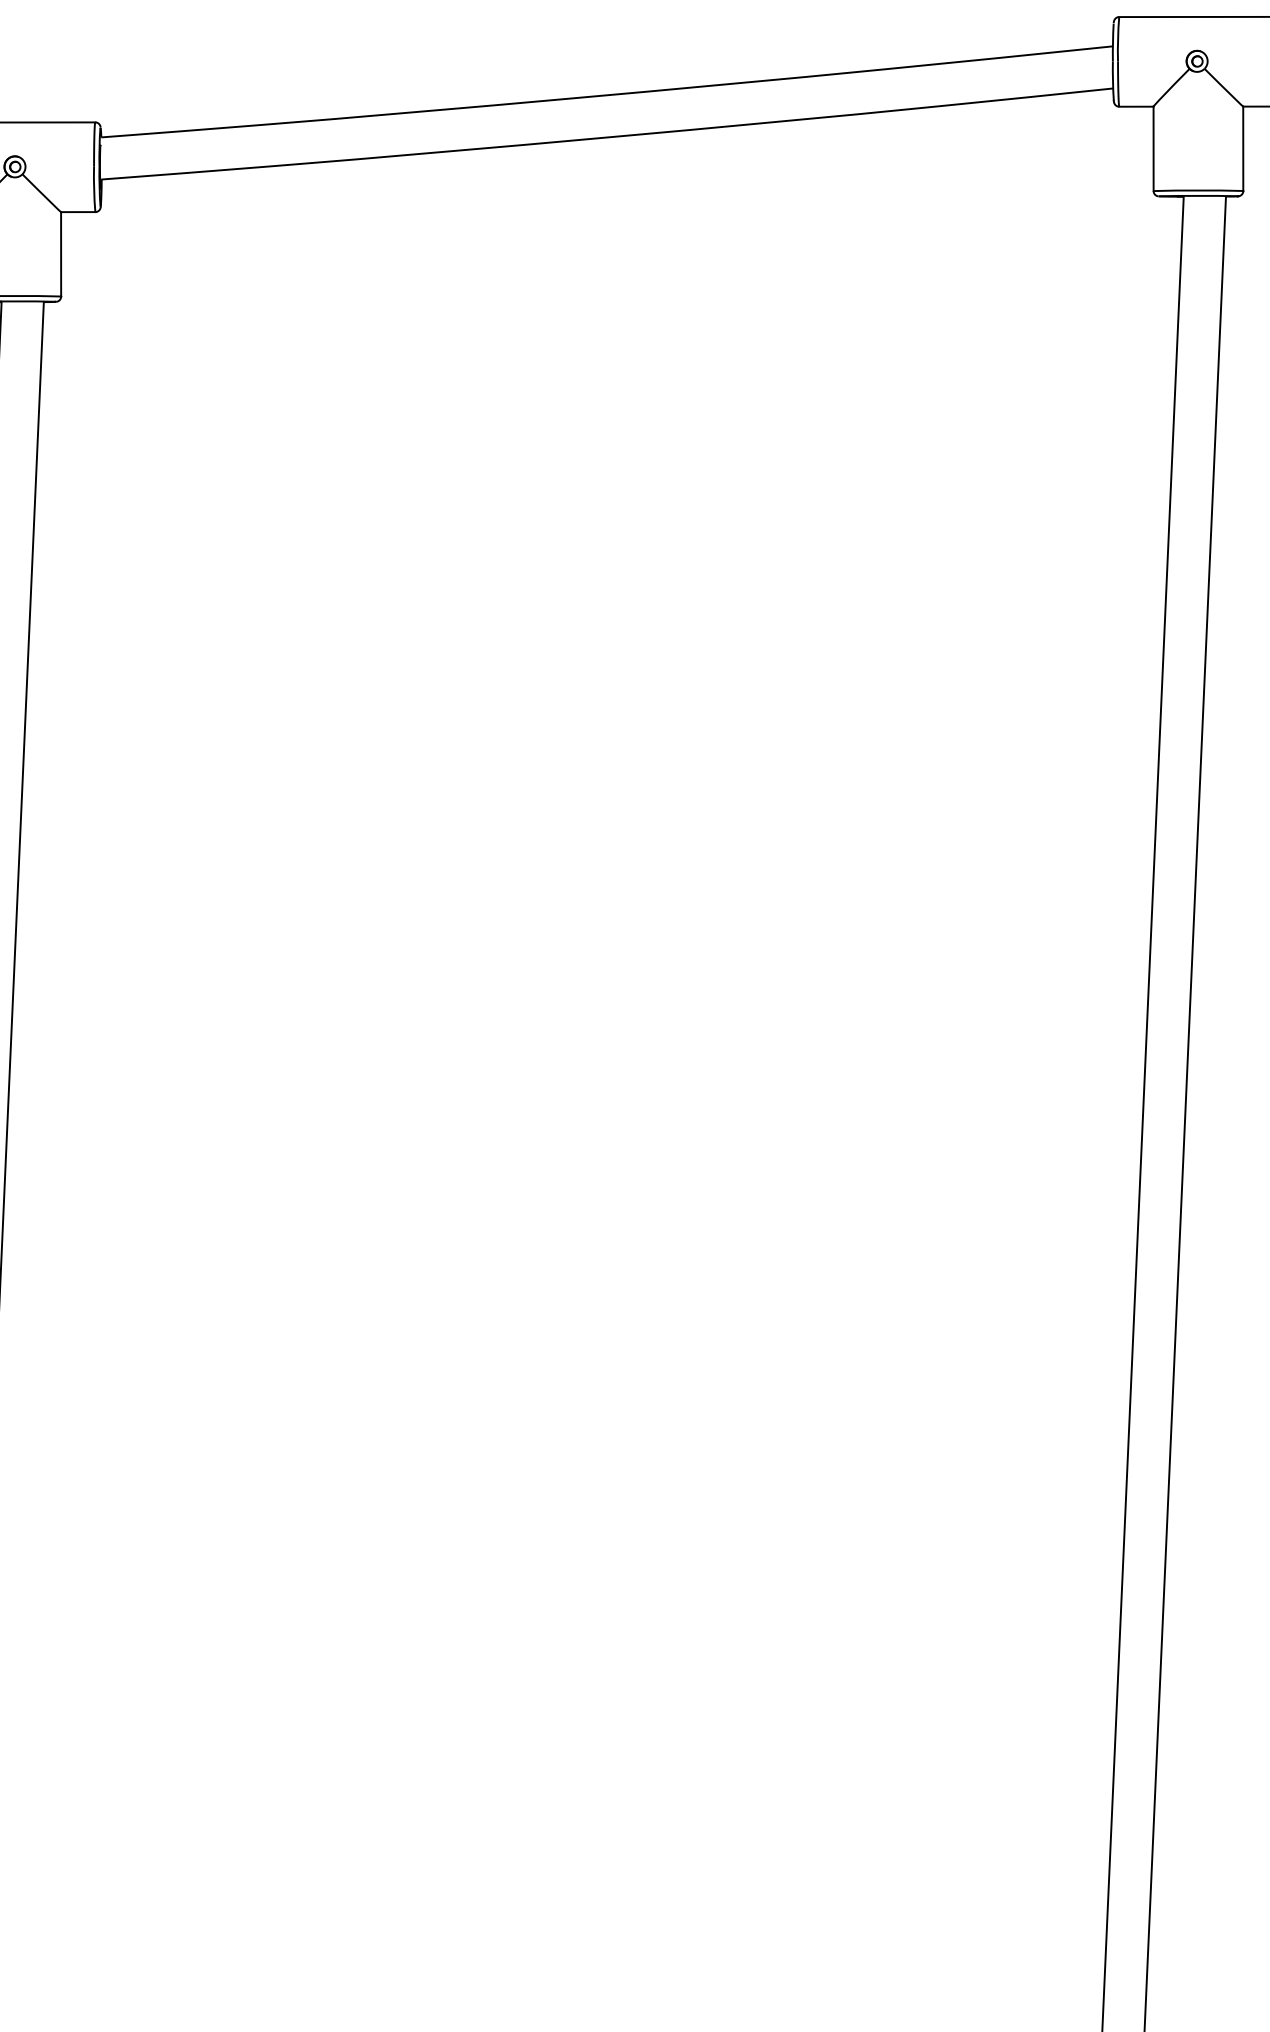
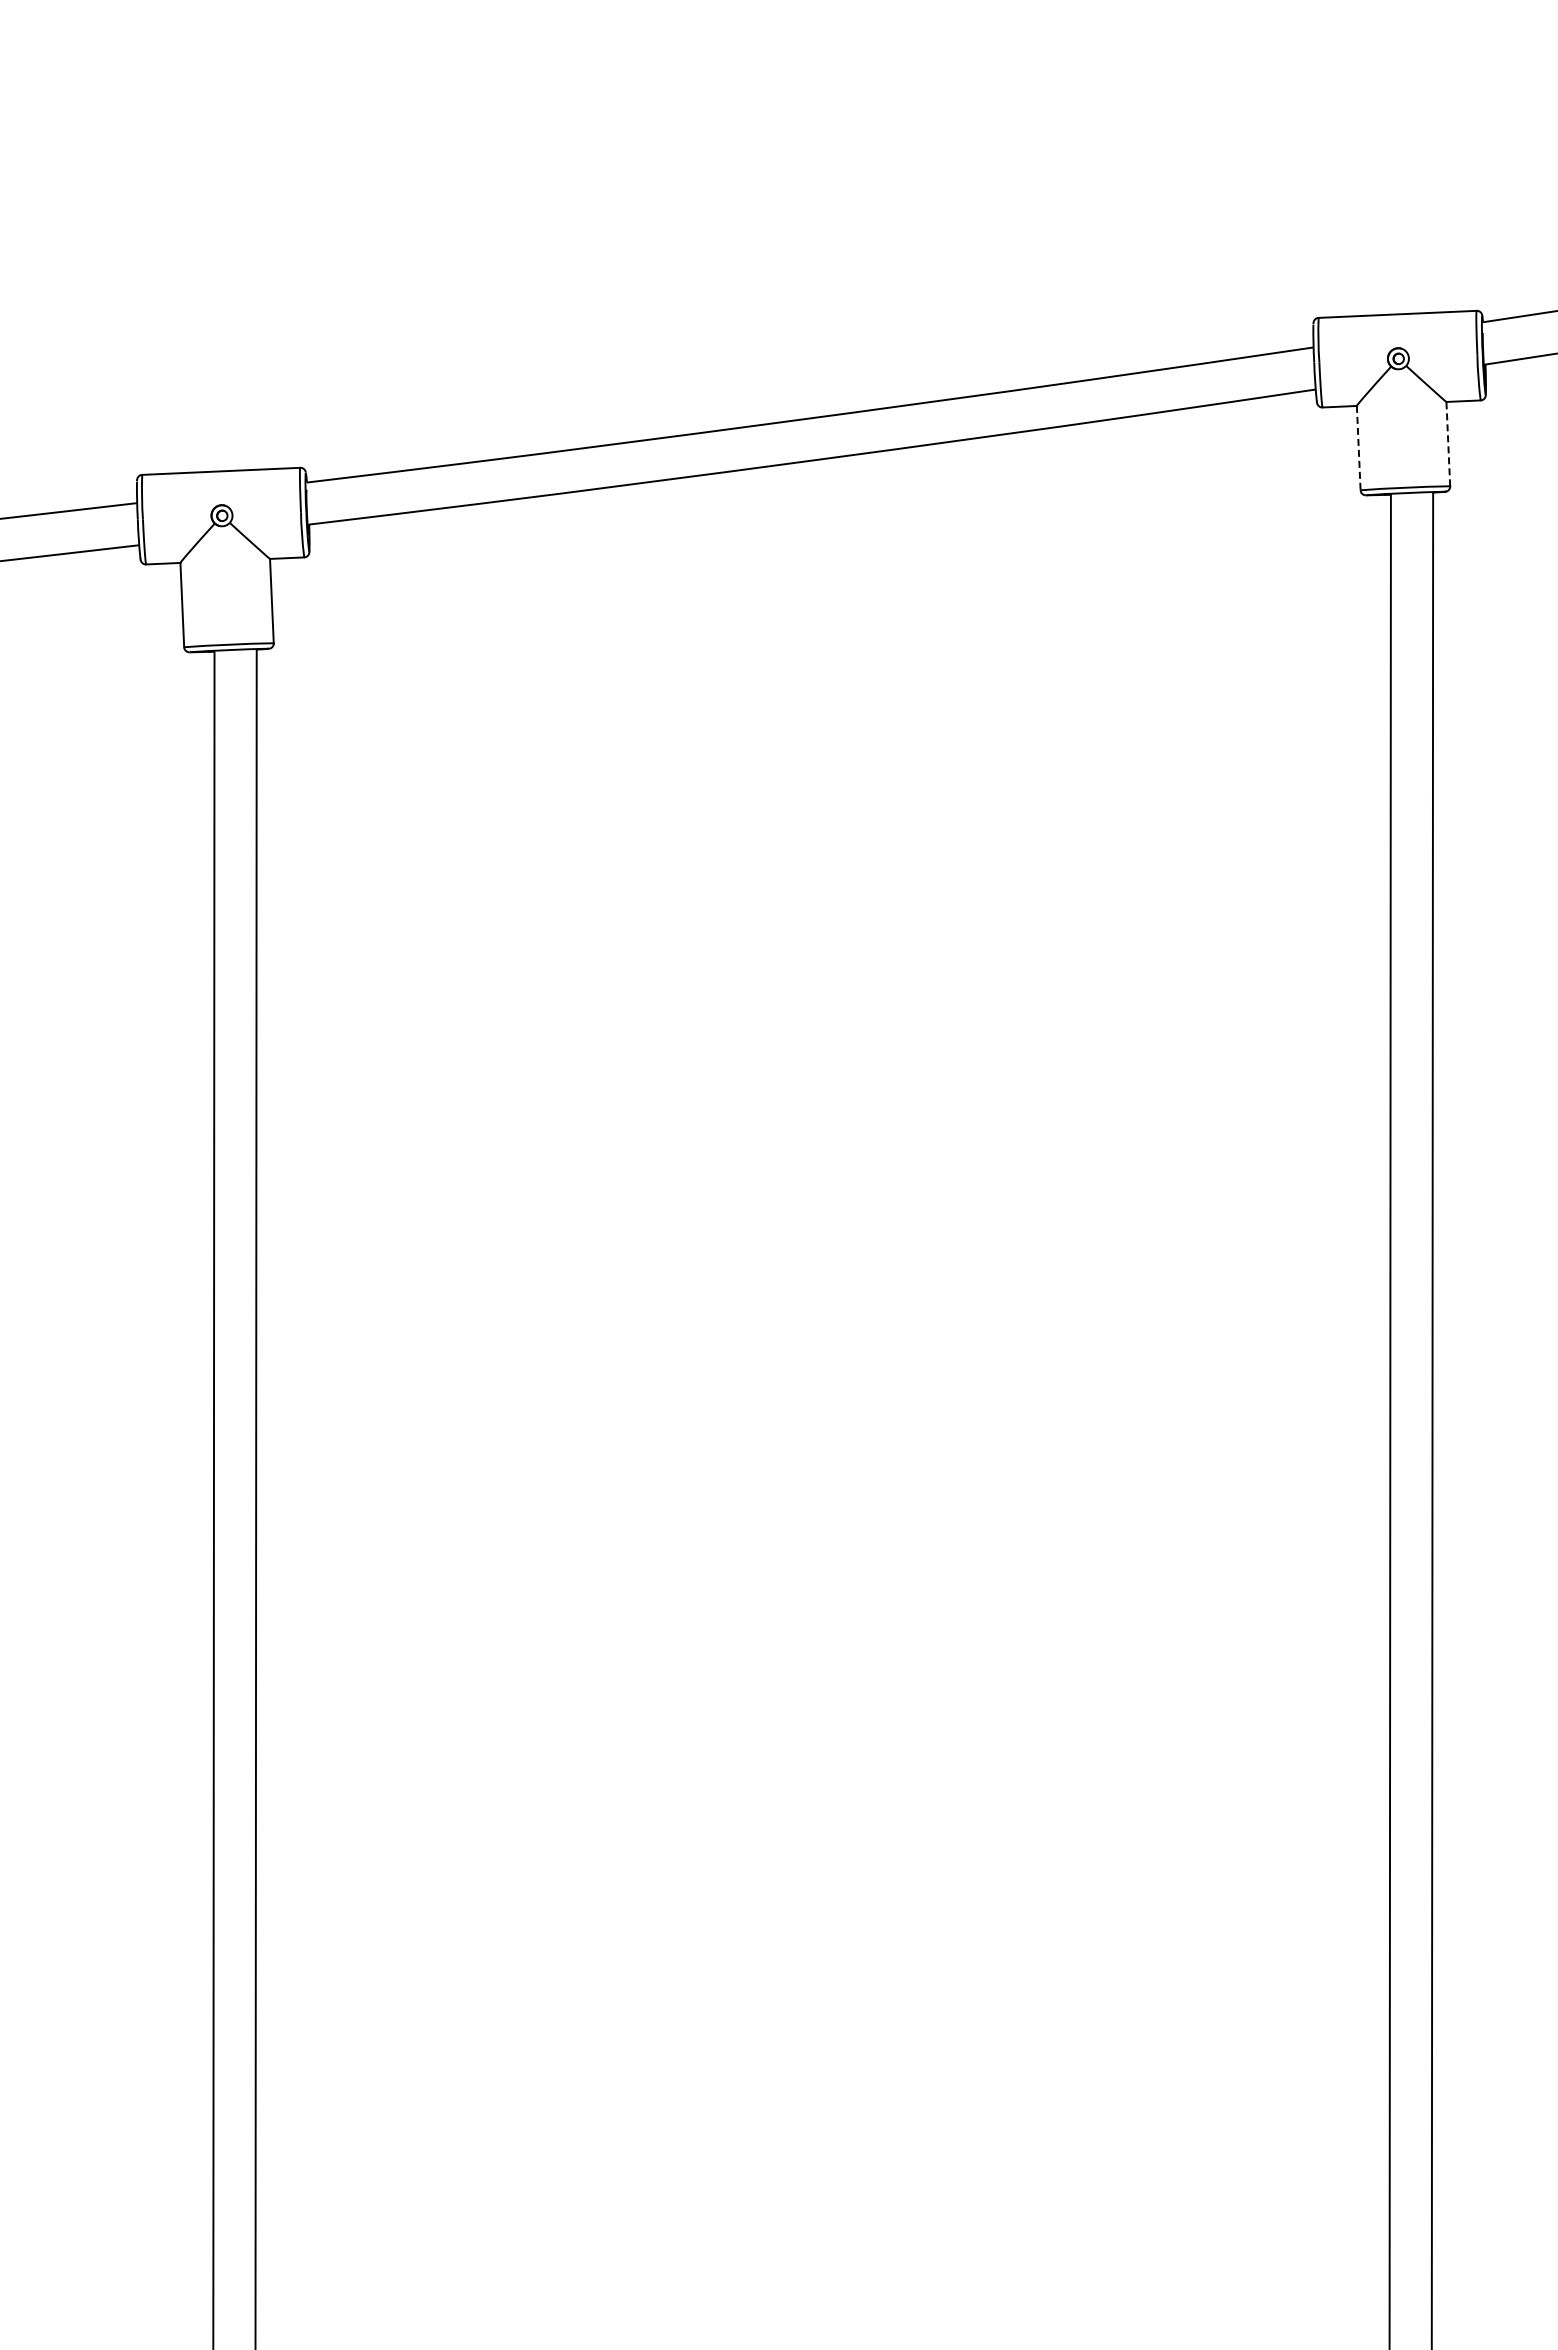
line: (1243, 148) -> (1448, 443), solid -> dashed
line: (1153, 149) -> (1358, 448), solid -> dashed

